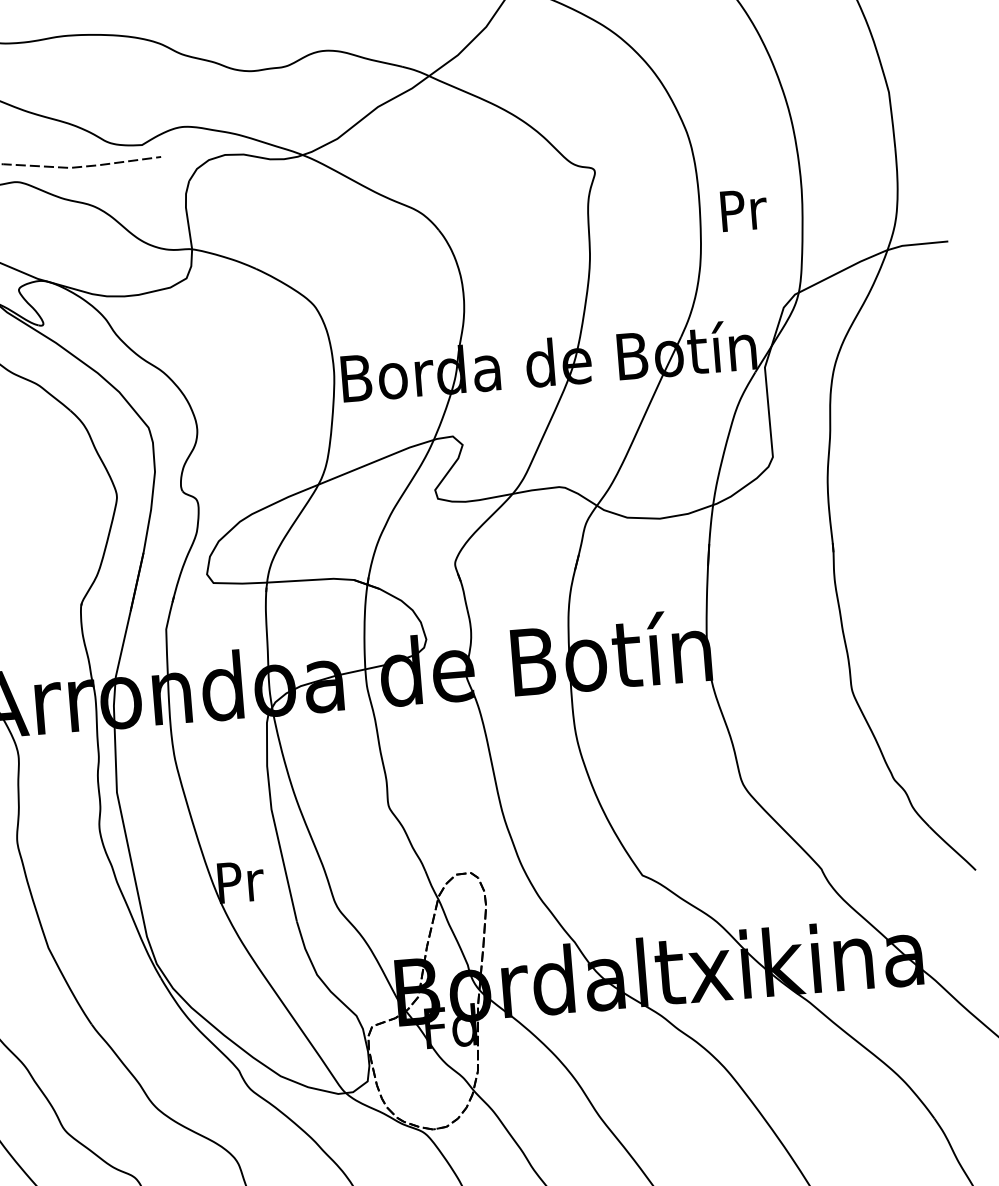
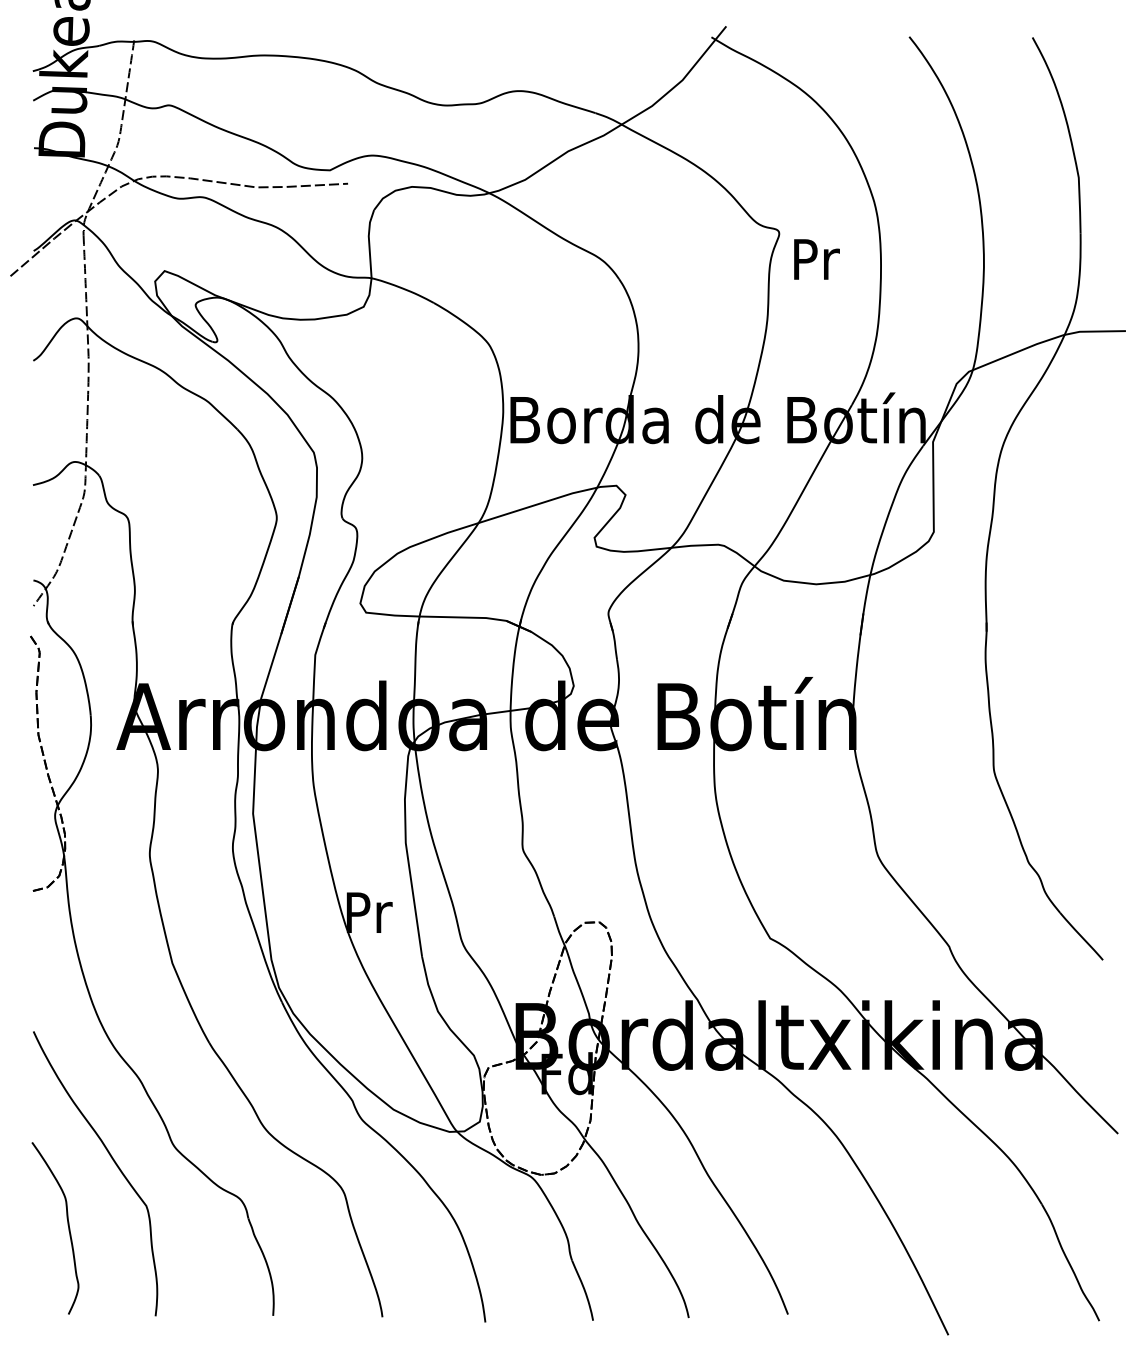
text: (743, 210) -> (816, 259), moved

